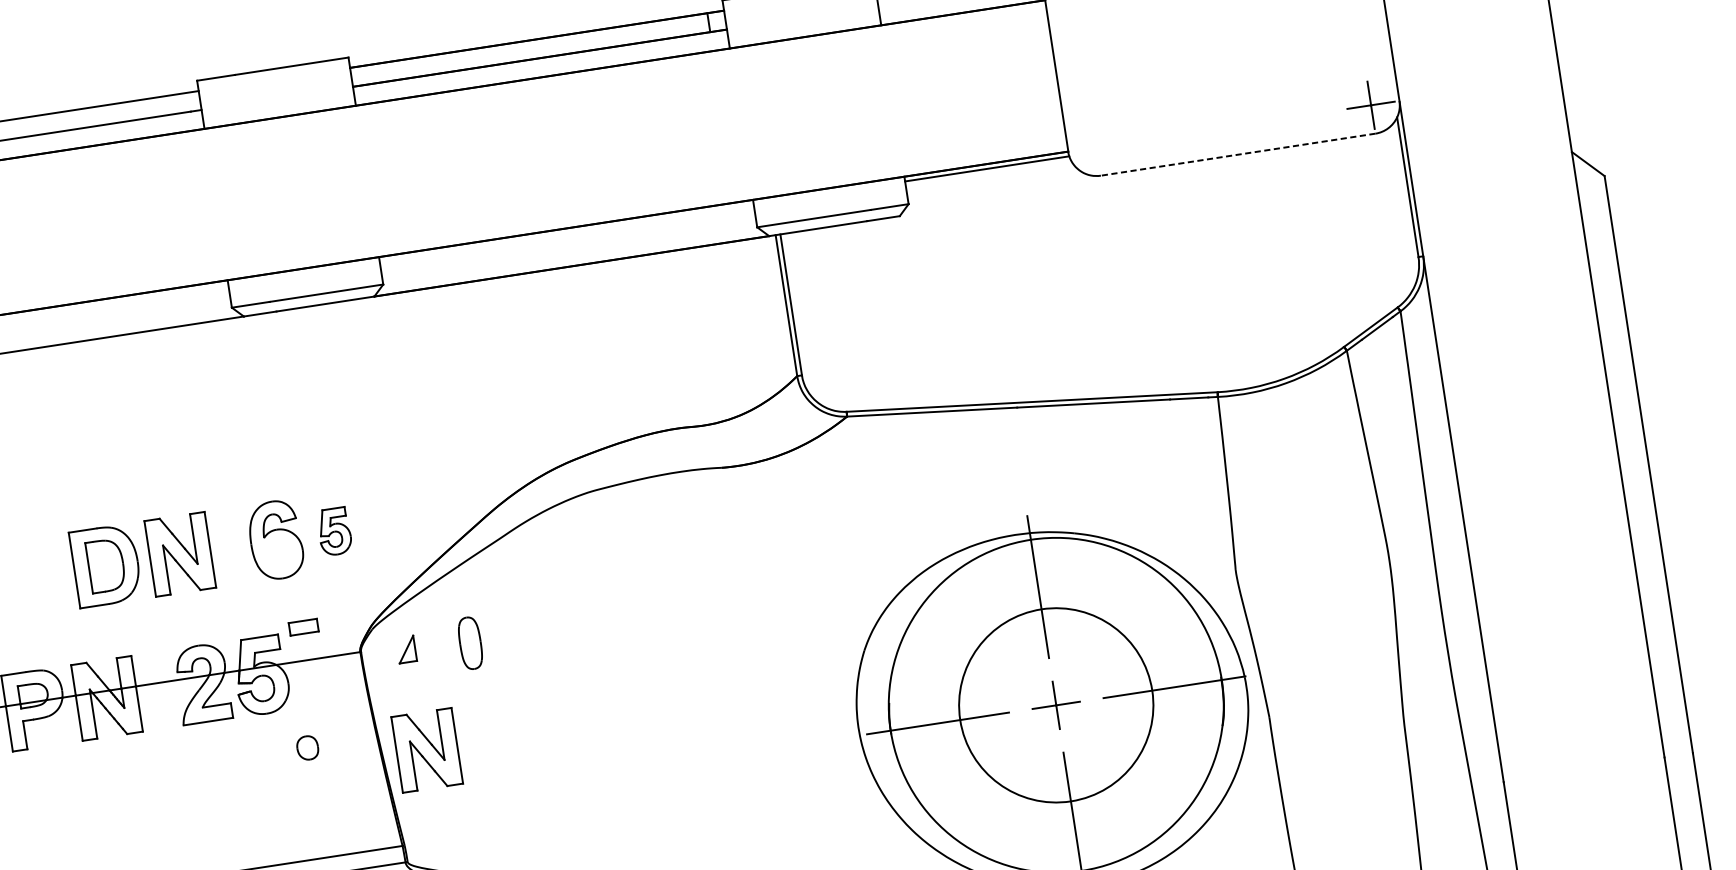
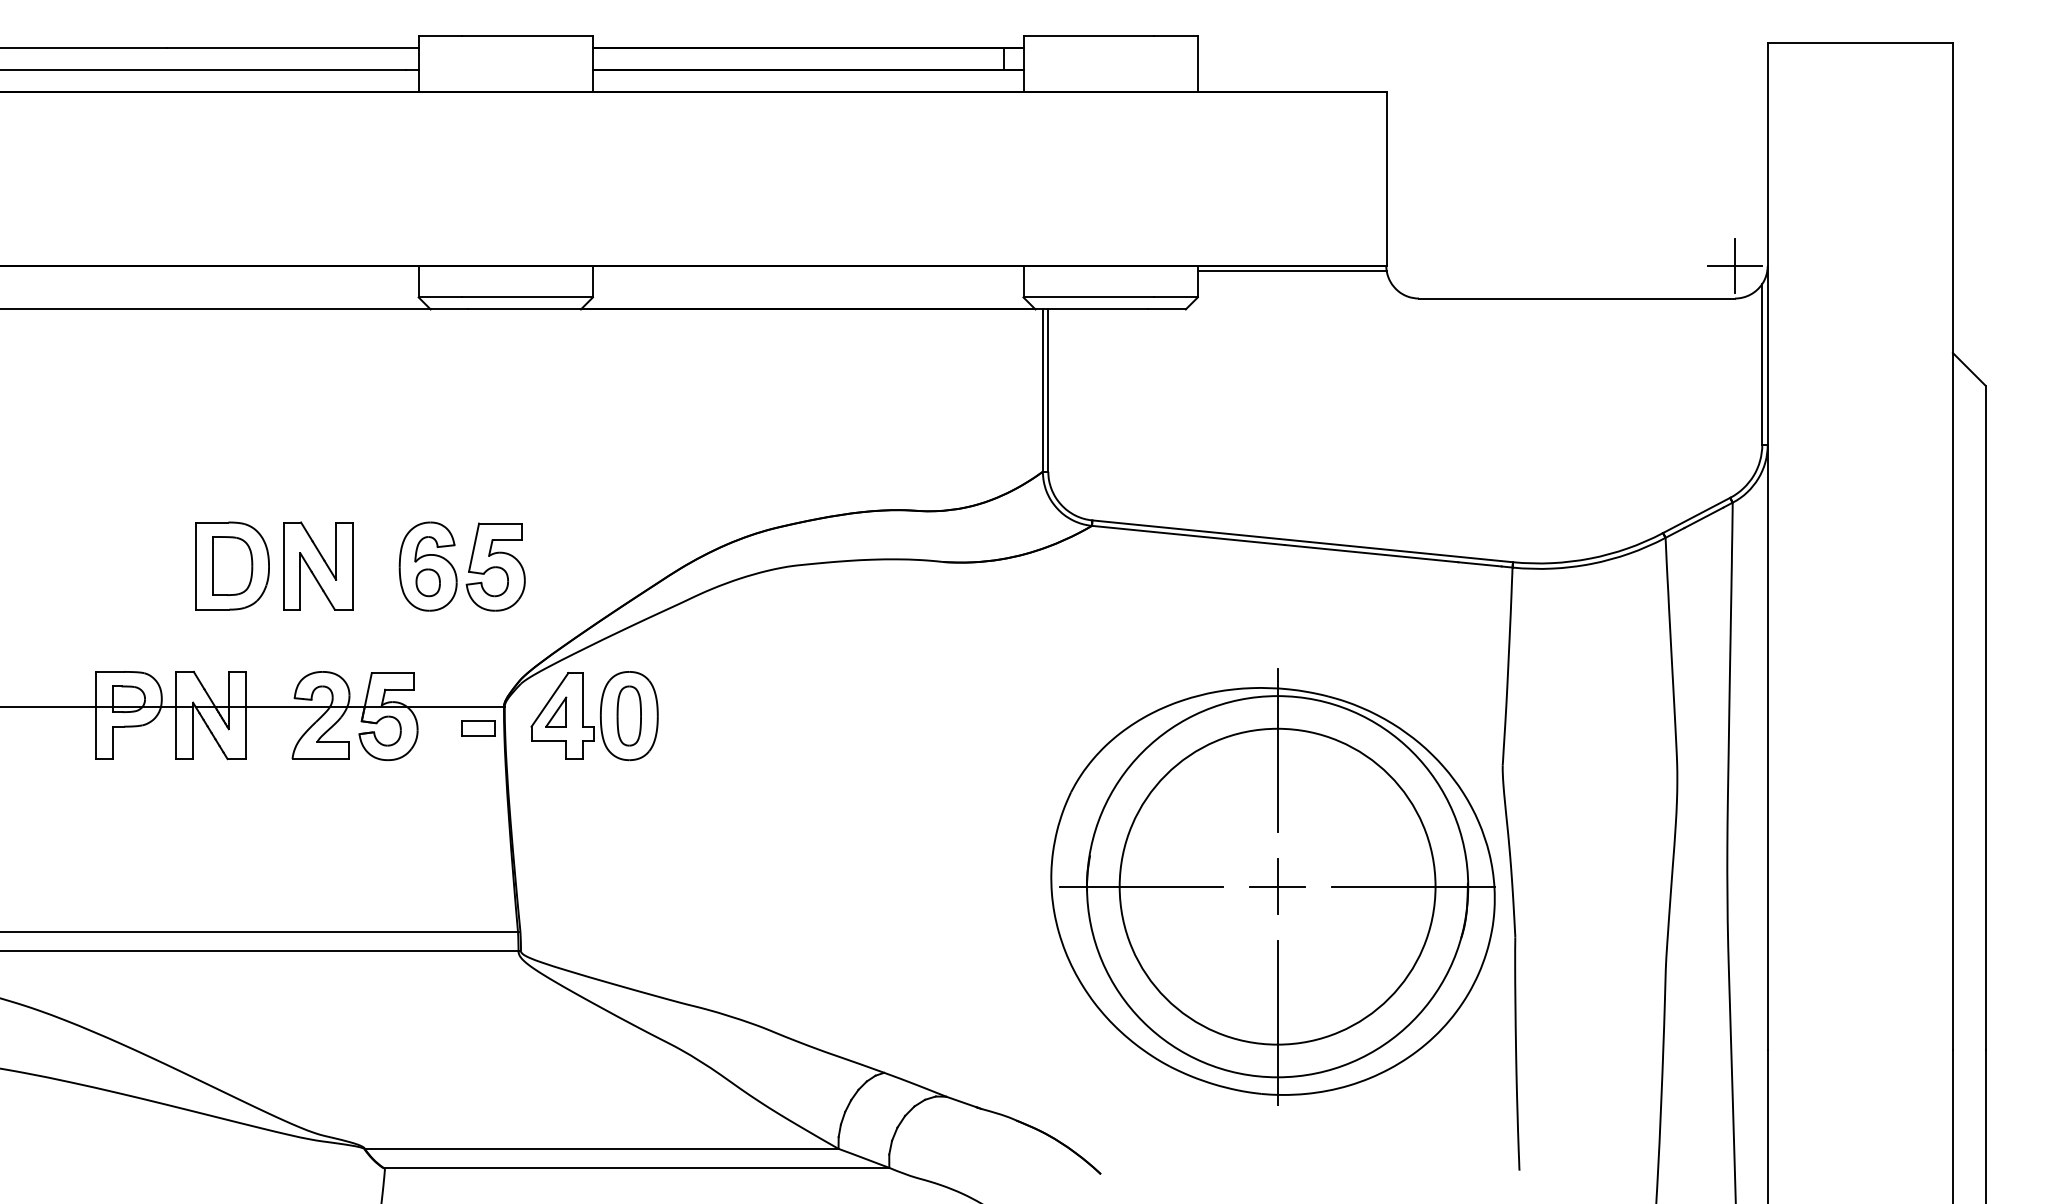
line: (1237, 154) -> (1576, 298), dashed -> solid
part: (334, 531) -> (495, 566), size x1.67
part: (303, 627) -> (478, 728), moved
part: (440, 648) -> (594, 716), added
circle: (1056, 705) -> (1277, 886), size x1.43
part: (307, 747) -> (427, 582), moved
part: (427, 749) -> (562, 828), removed

